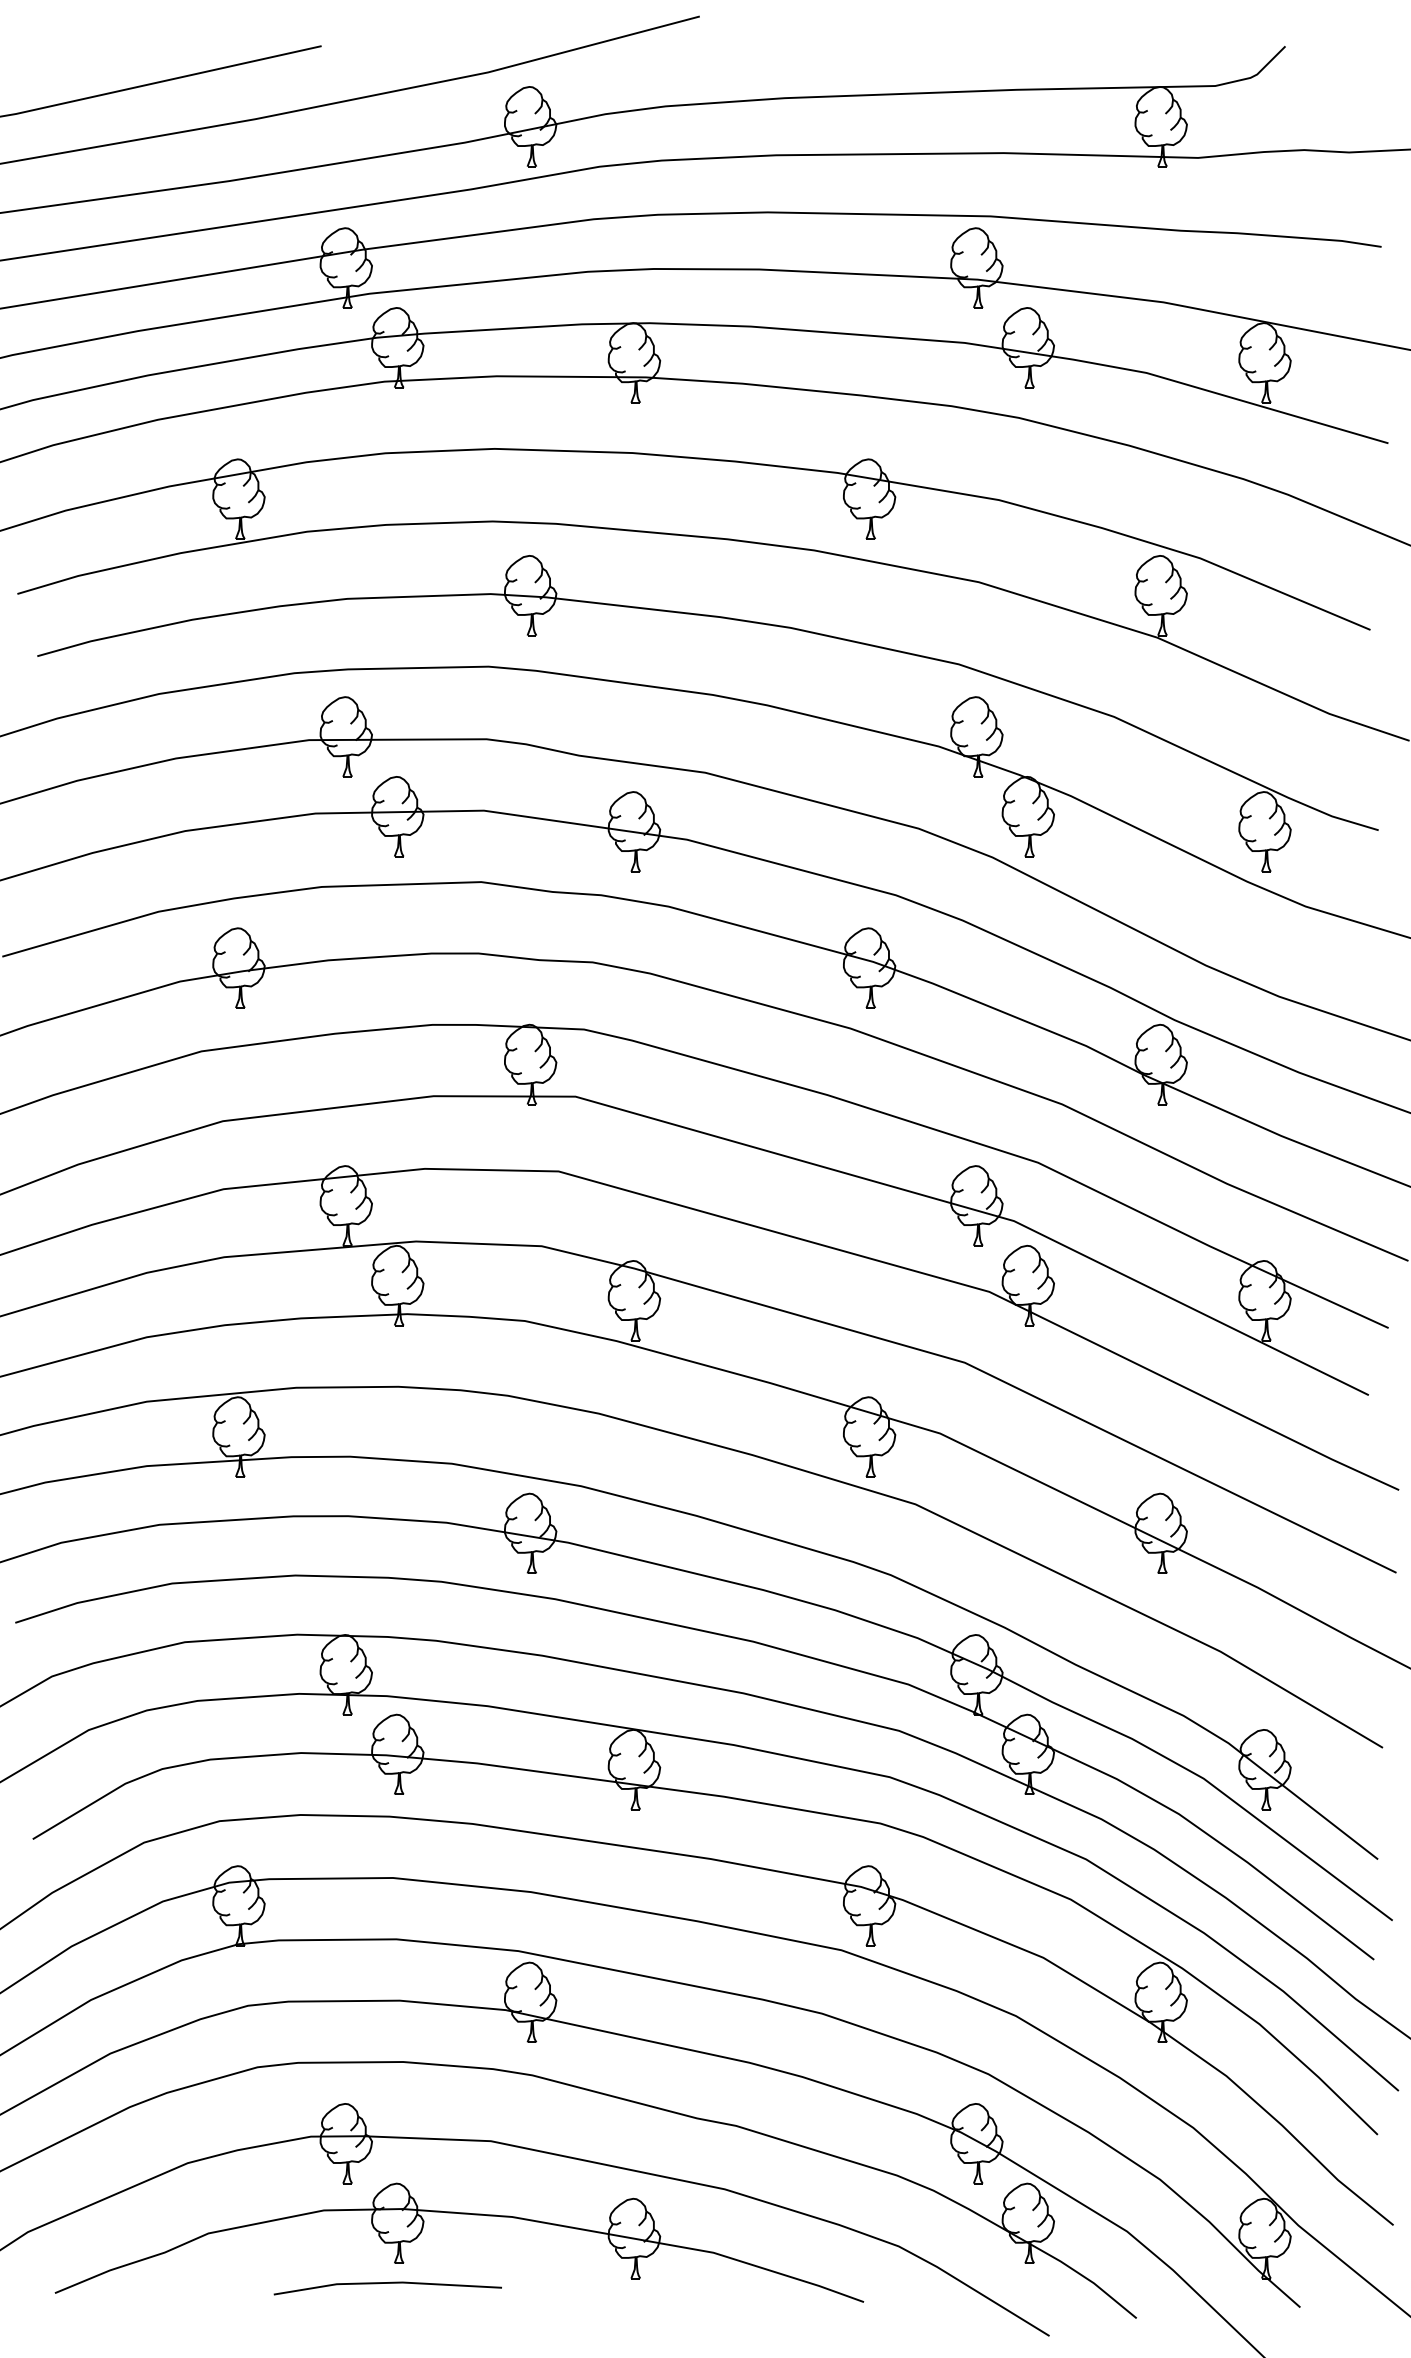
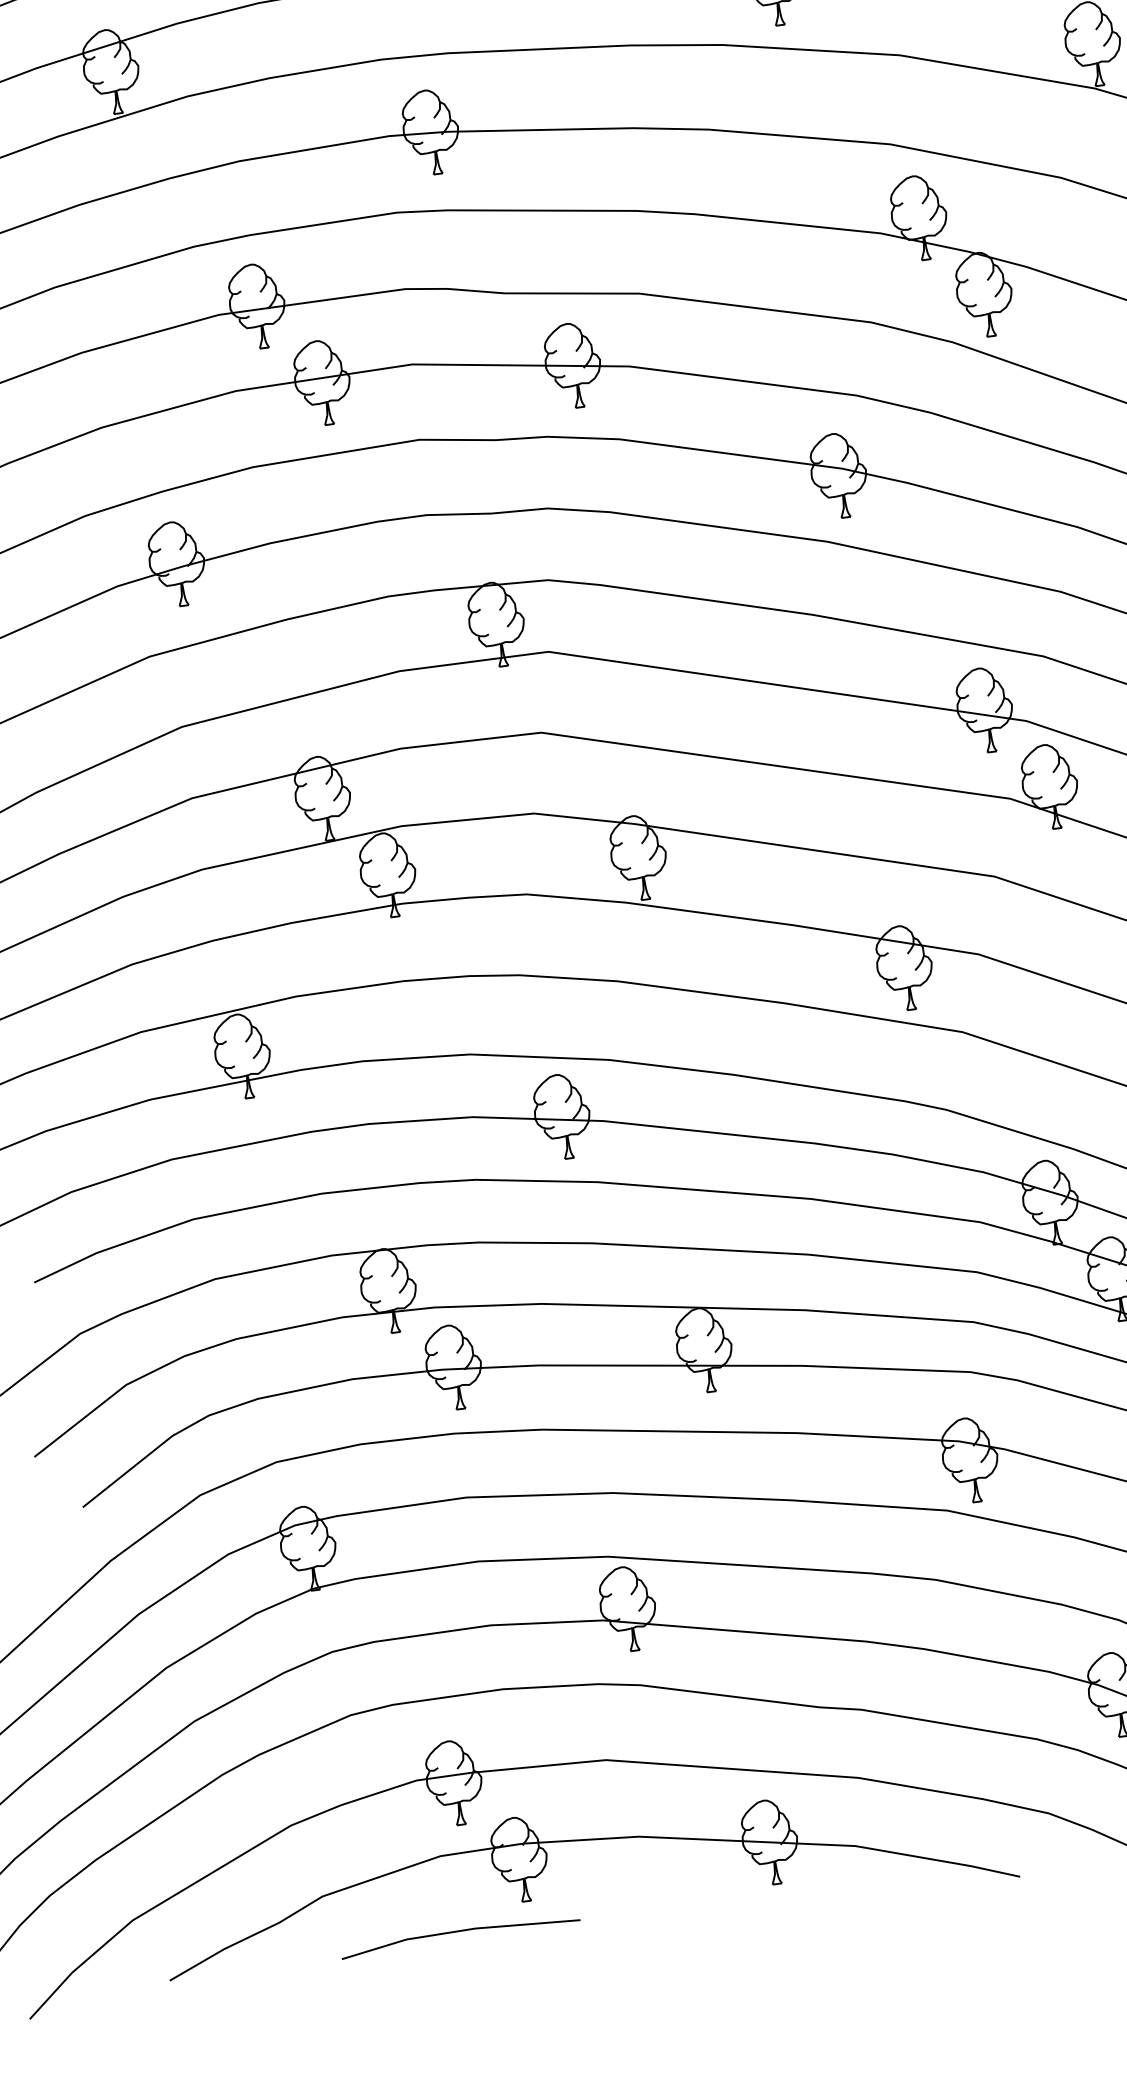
line: (387, 2283) -> (459, 1931), moved

